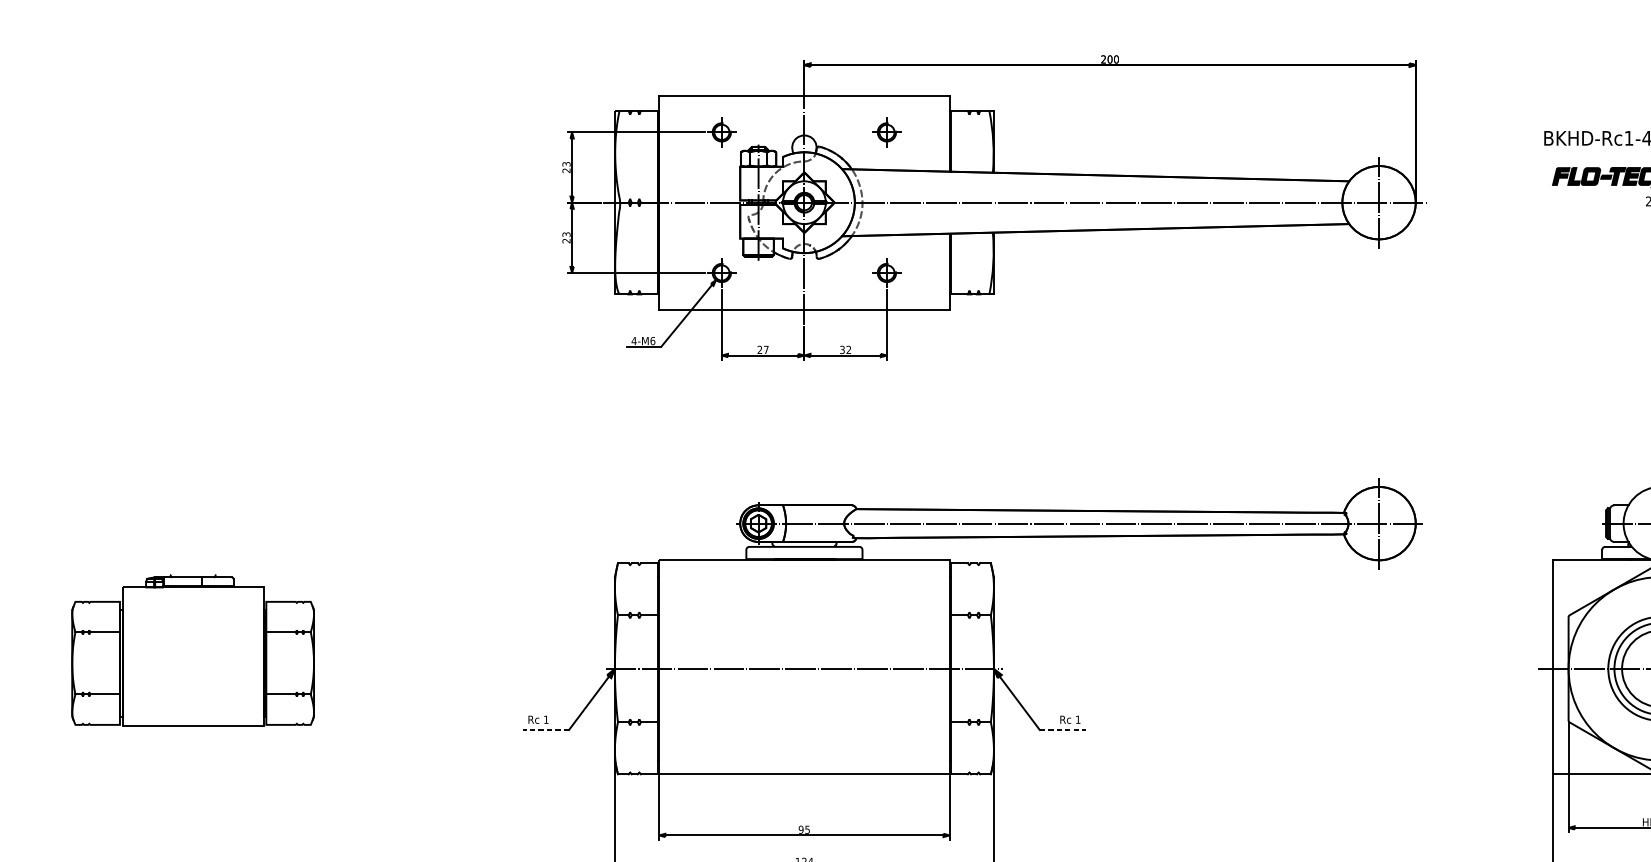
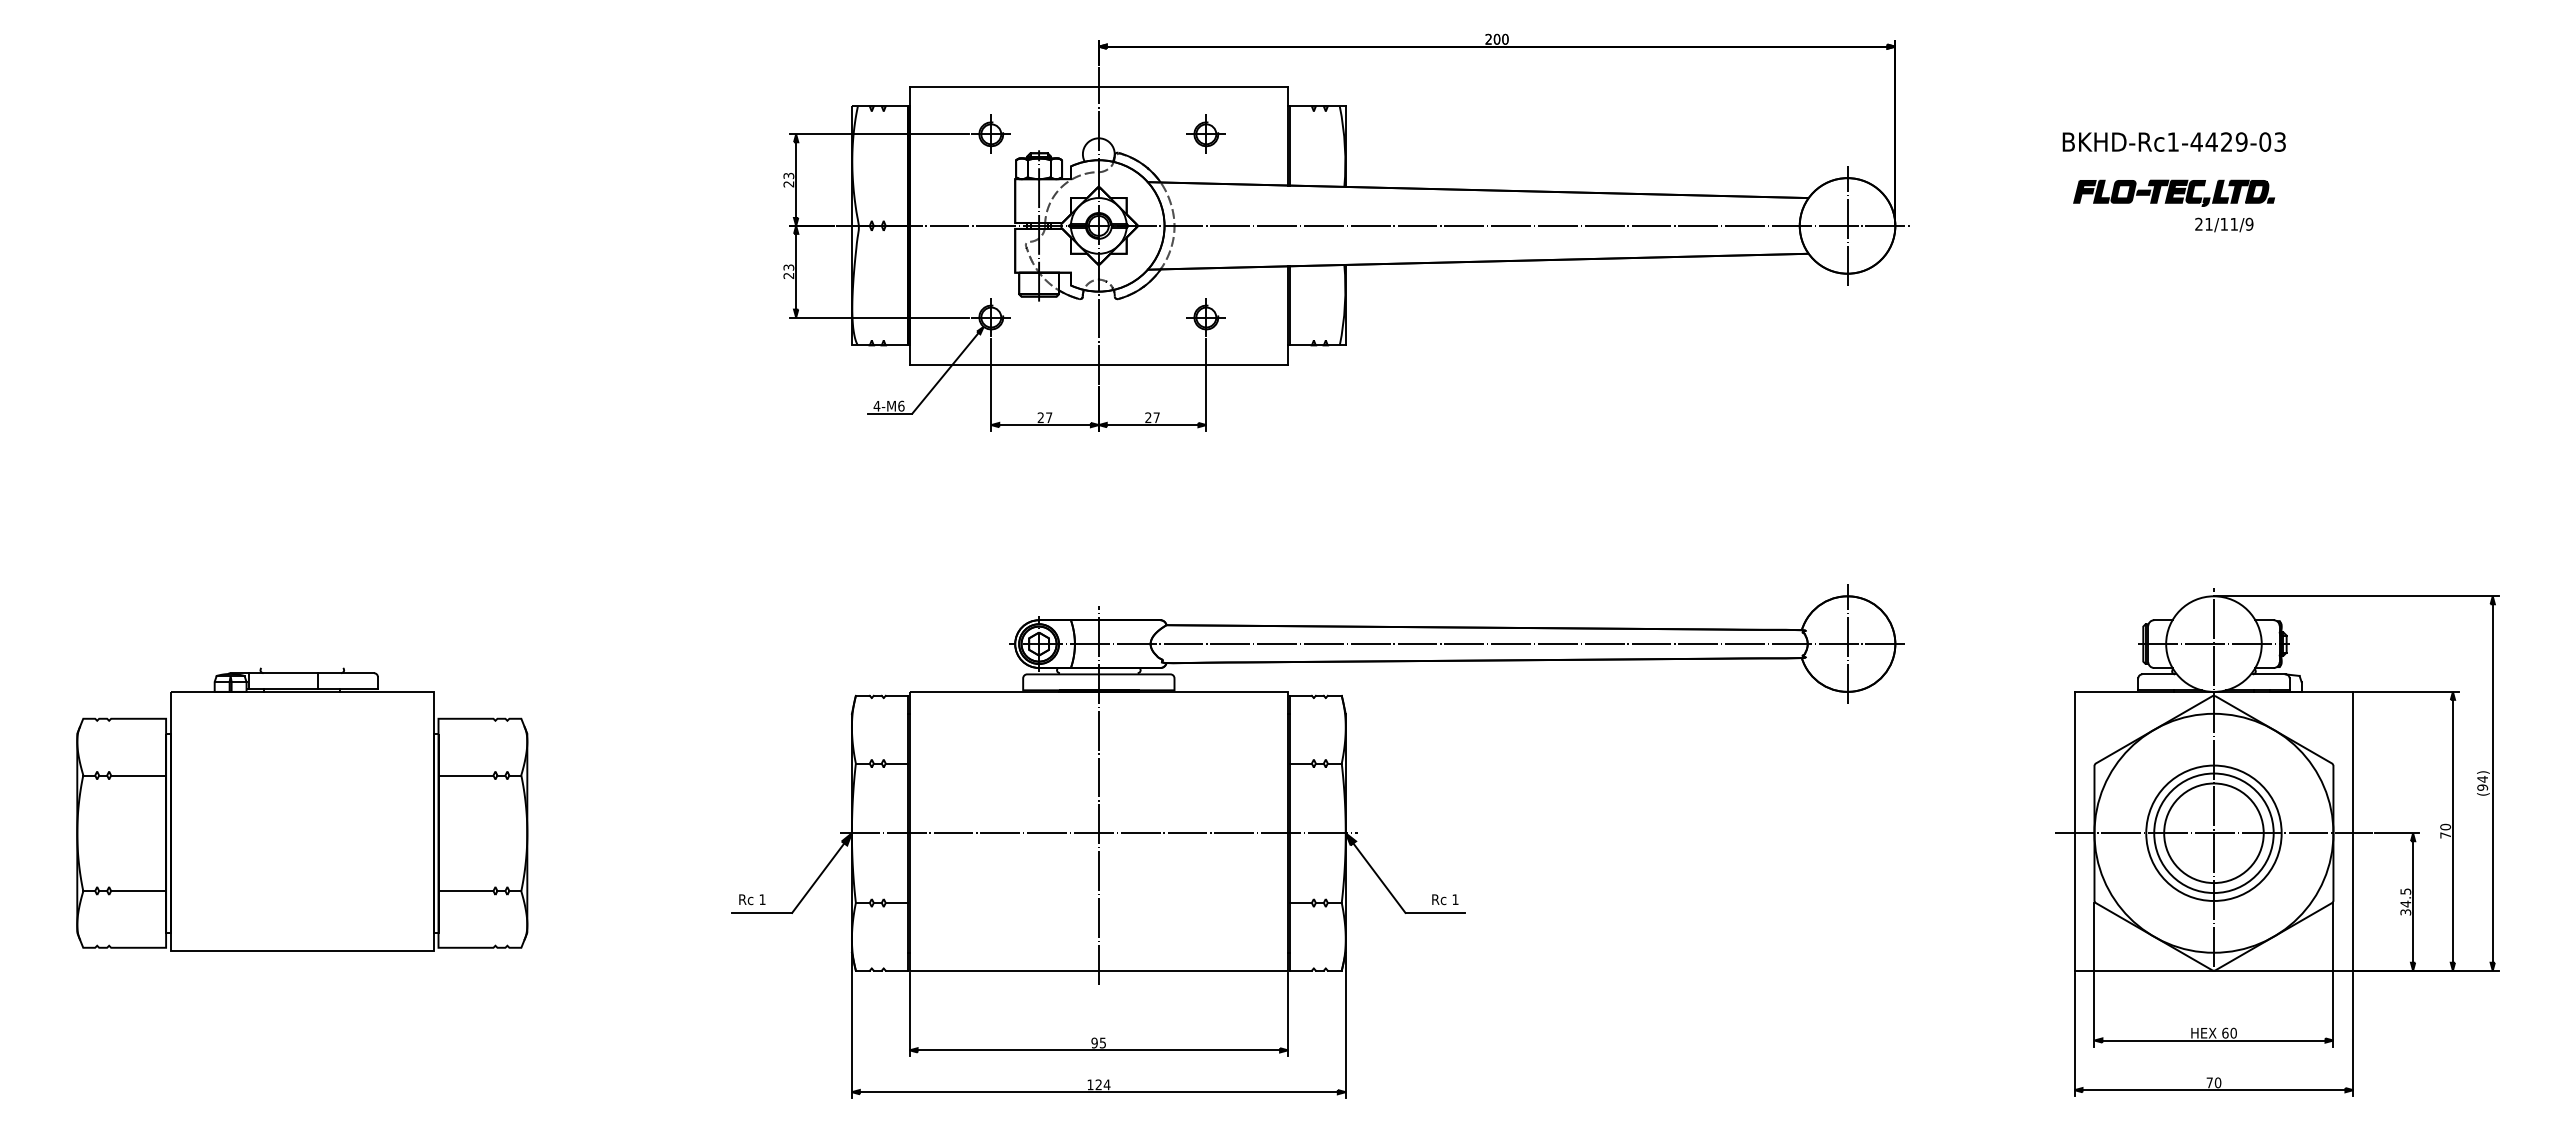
text: (845, 349) -> (1152, 417), 32 -> 27
line: (804, 639) -> (1098, 795), added
part: (193, 650) -> (302, 809), size x1.43
line: (546, 729) -> (762, 912), dashed -> solid
line: (1062, 729) -> (1435, 912), dashed -> solid

